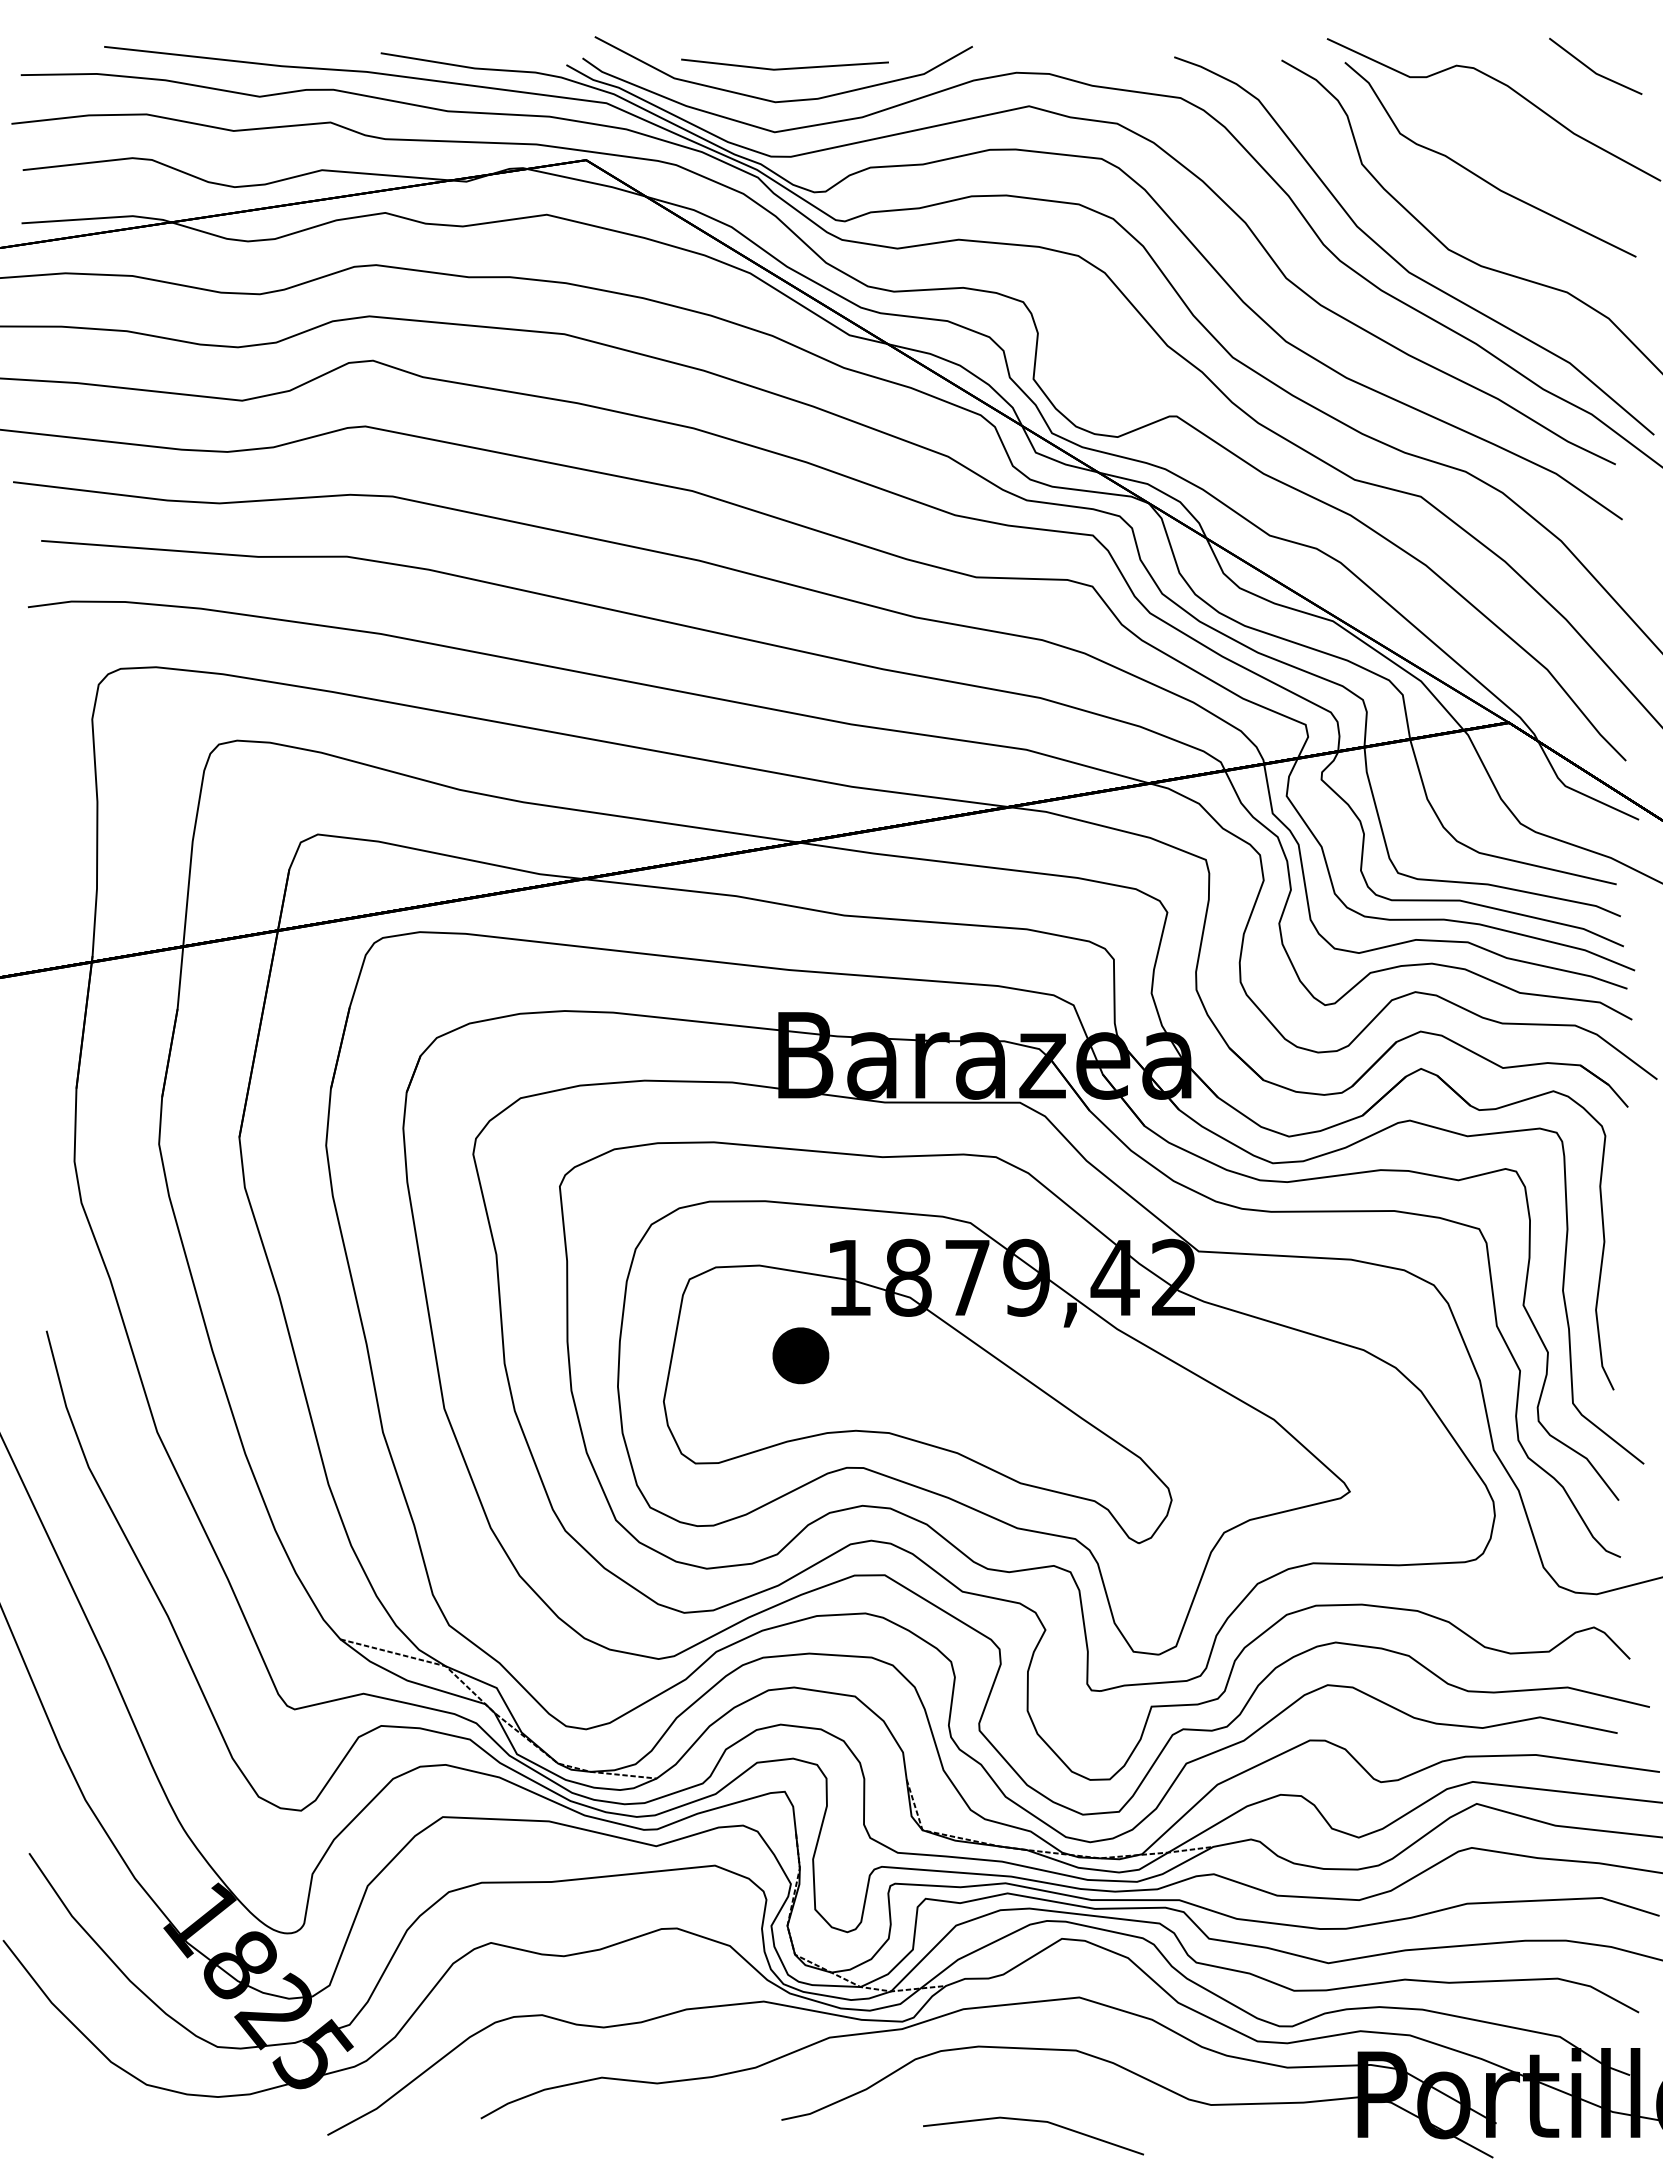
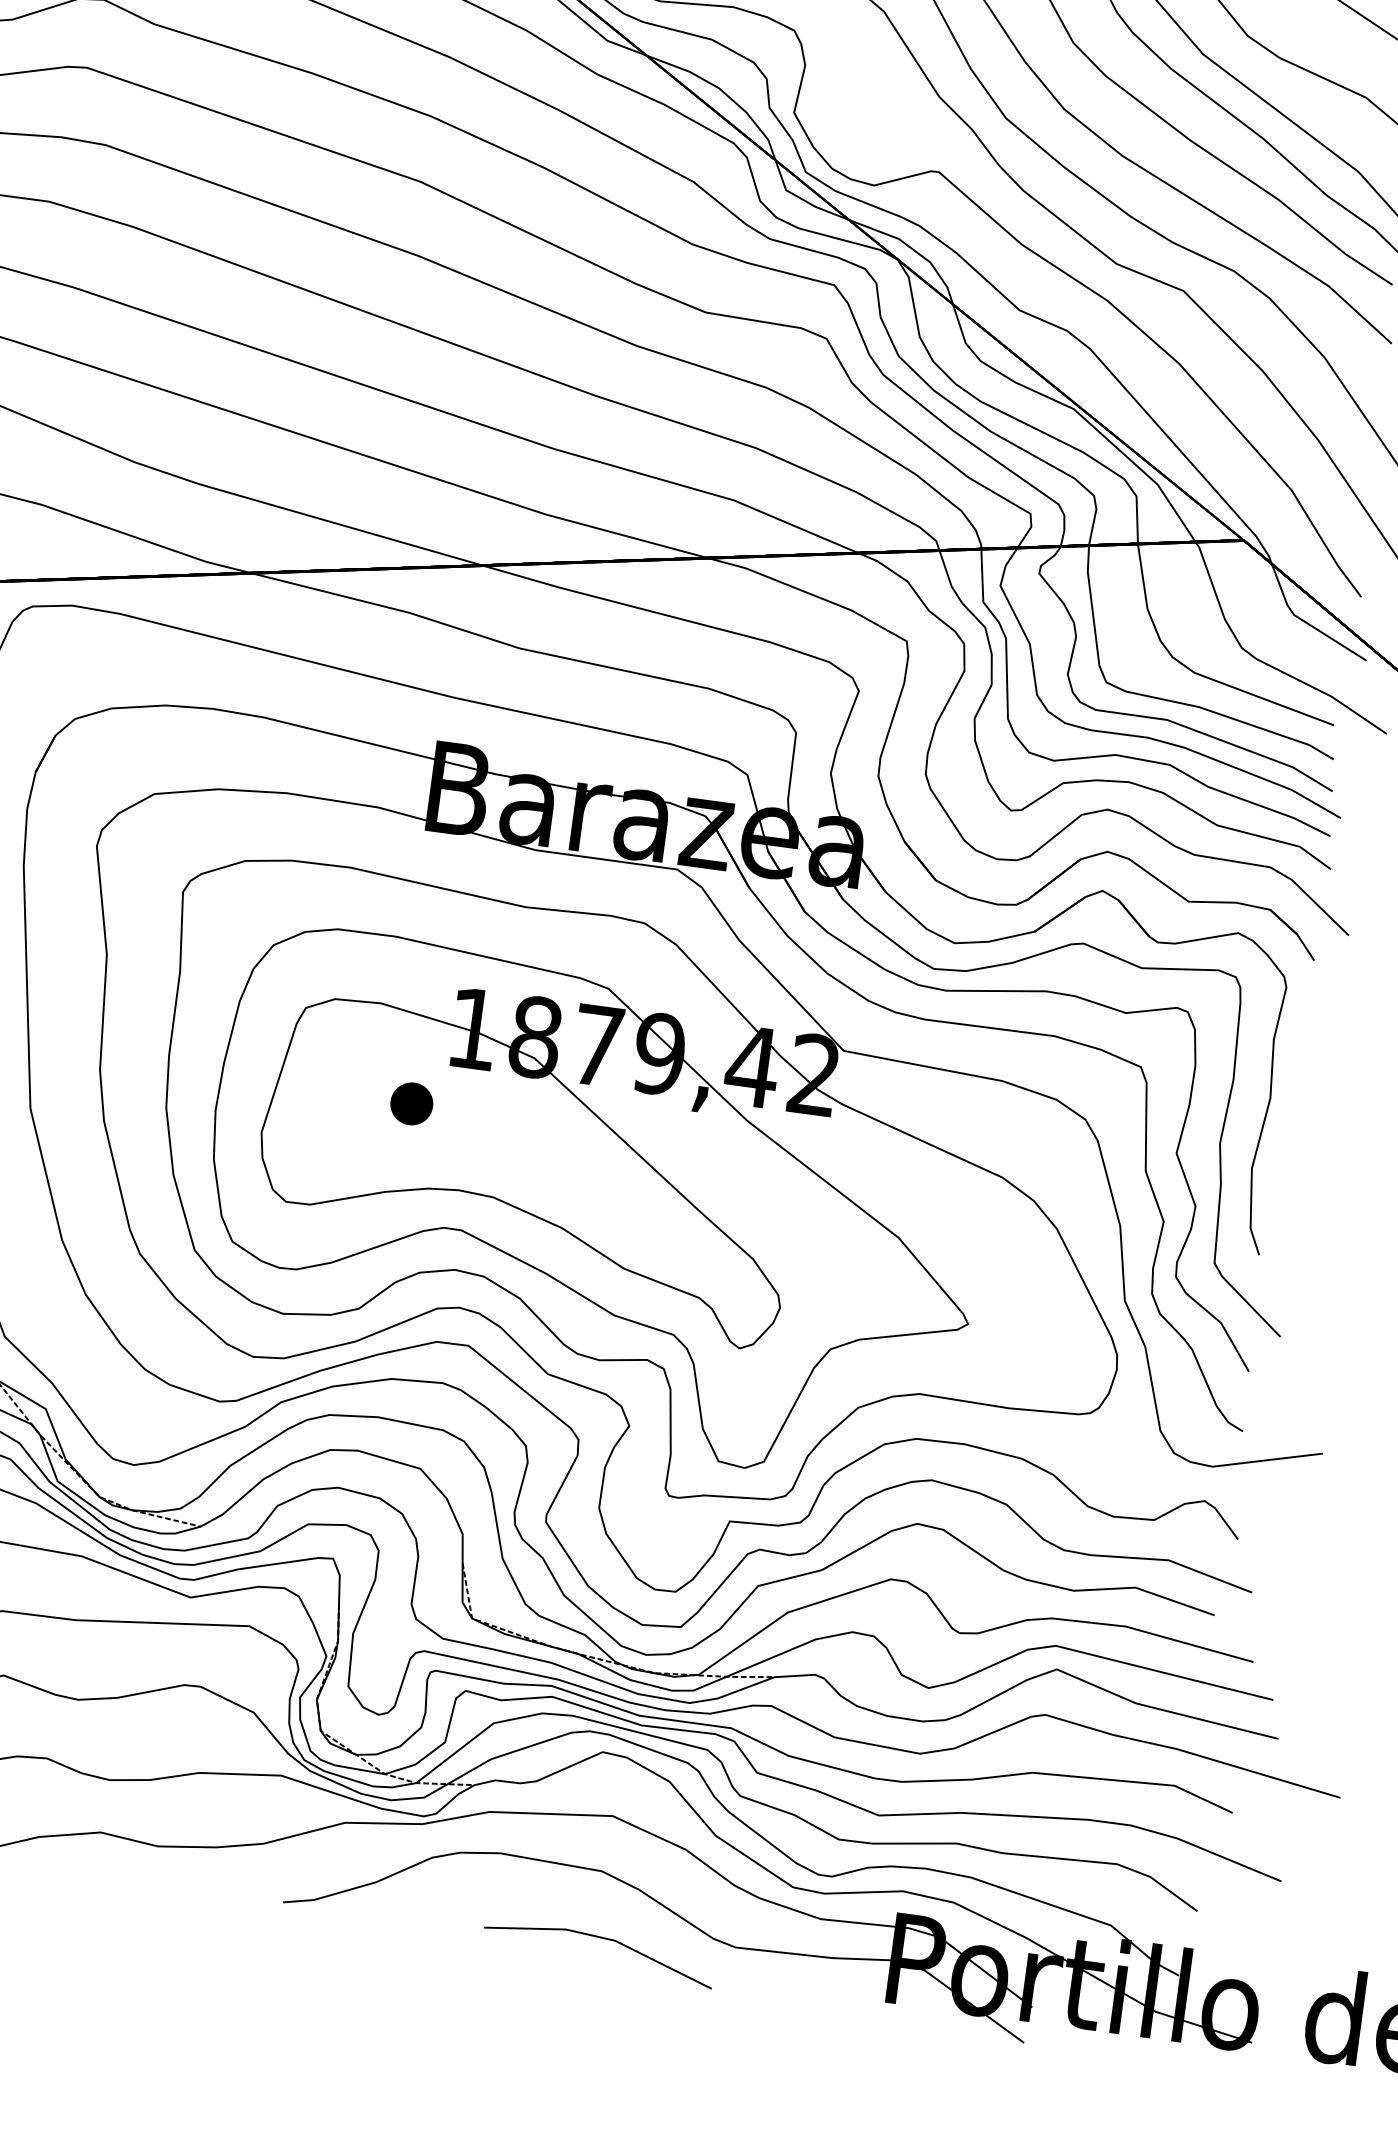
part: (800, 1355) -> (411, 1103), size x0.71
line: (1033, 2121) -> (600, 1938), moved

